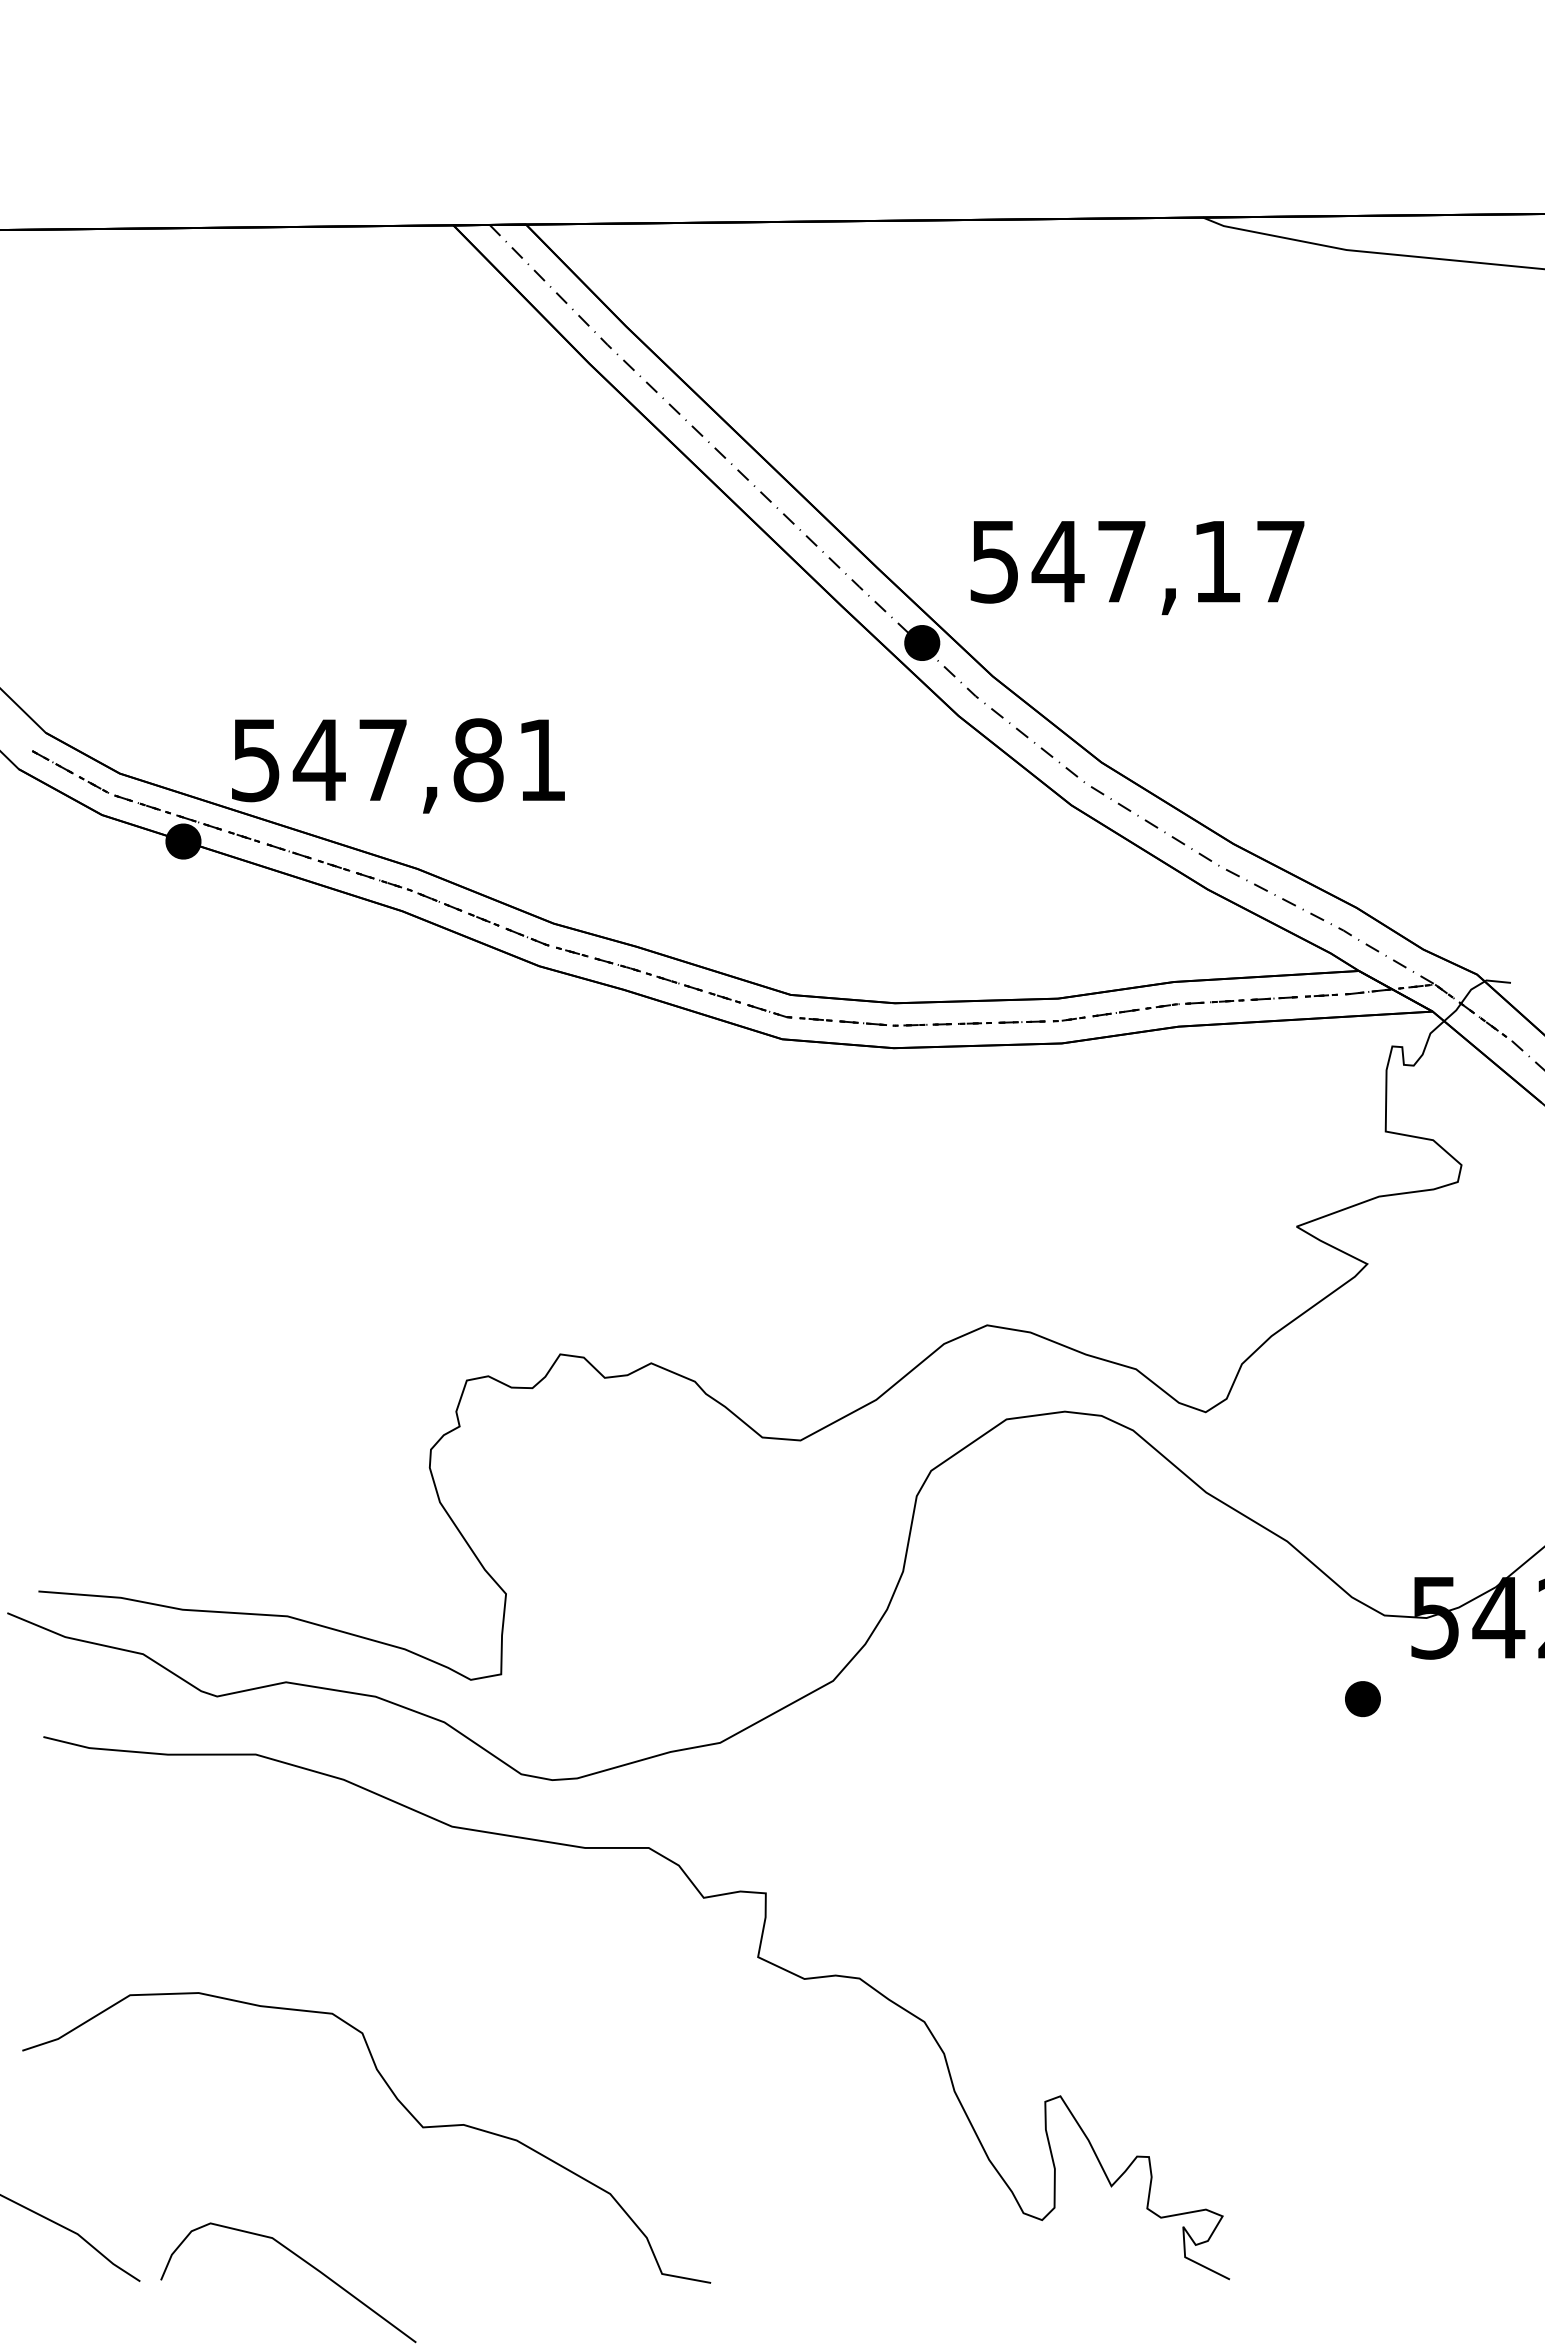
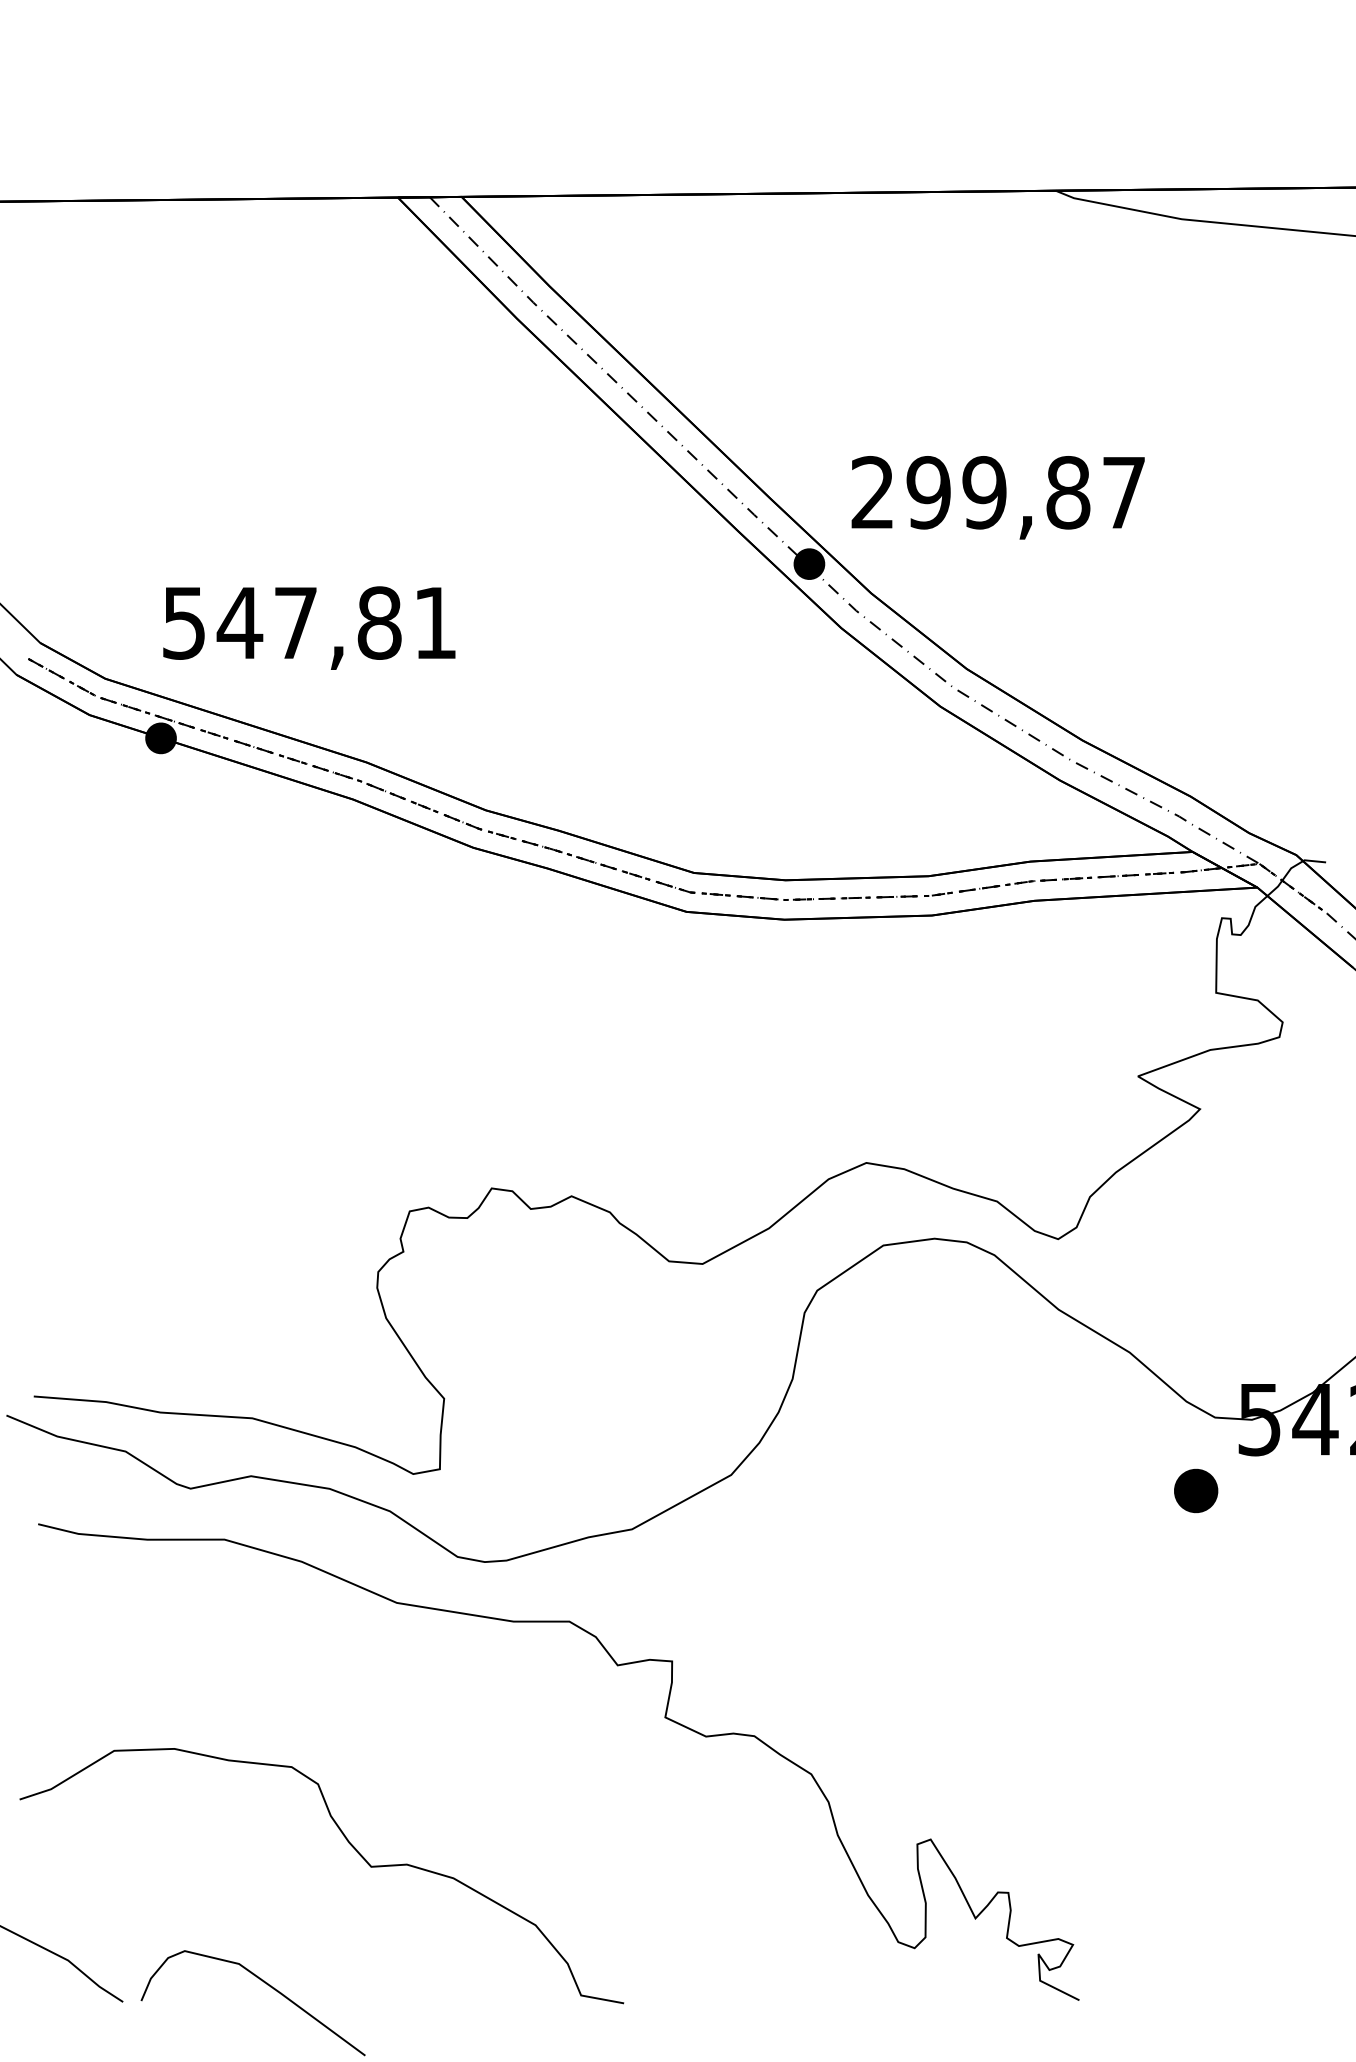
text: (1106, 561) -> (971, 492), 547,17 -> 299,87
text: (398, 765) -> (309, 627), moved
part: (1362, 1698) -> (1195, 1490), size x1.4

